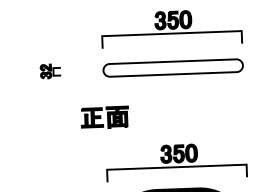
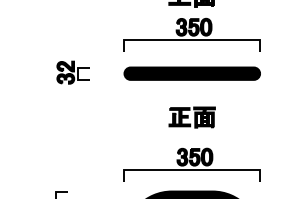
fill: (173, 67) -> (192, 73), added
part: (49, 71) -> (72, 72), size x1.67
part: (104, 117) -> (191, 117), moved

